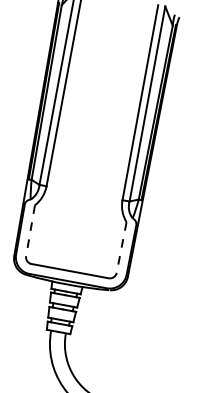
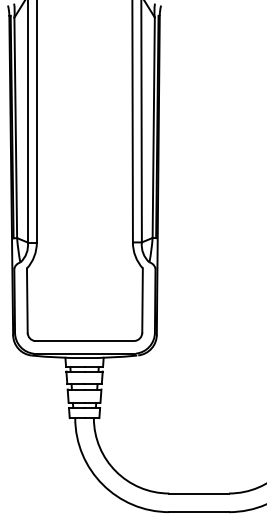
line: (30, 231) -> (27, 301), dashed -> solid
line: (121, 248) -> (142, 301), dashed -> solid

